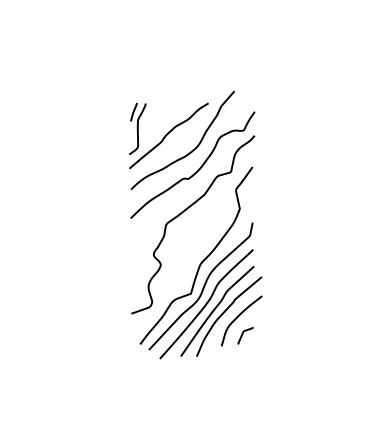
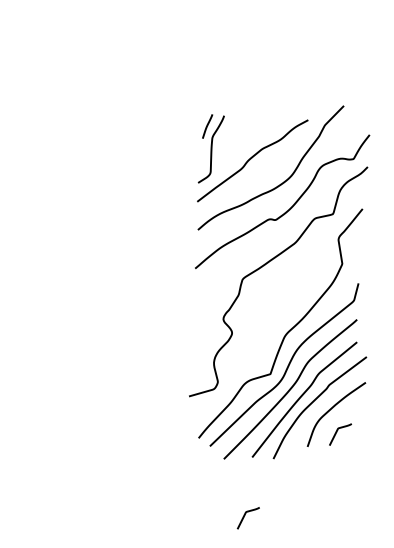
curve: (178, 400) -> (245, 516), added

